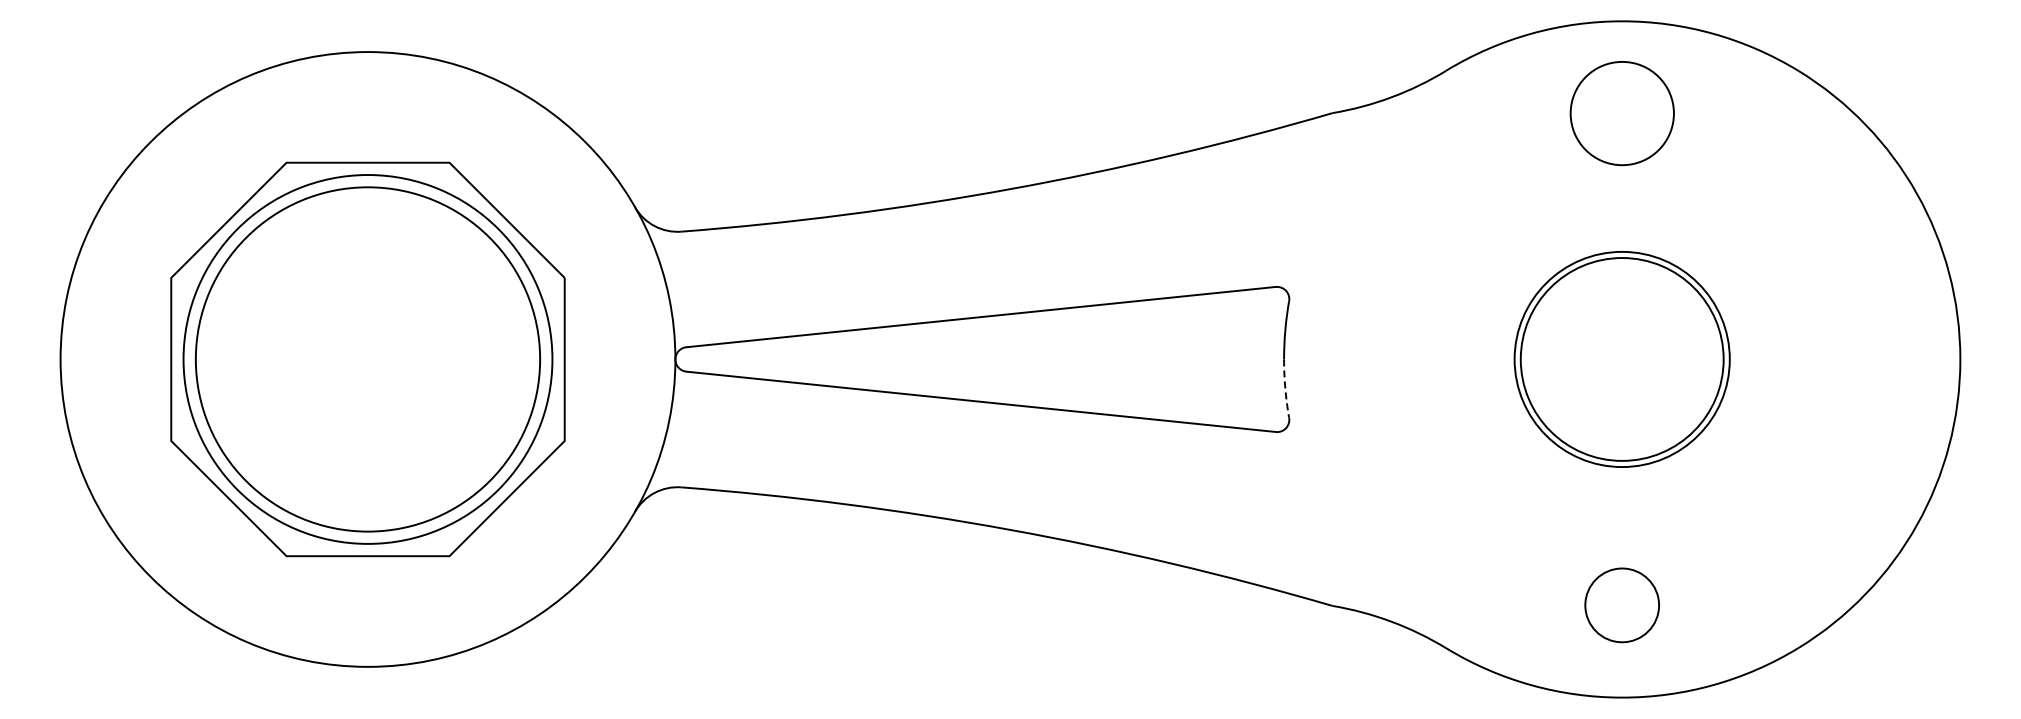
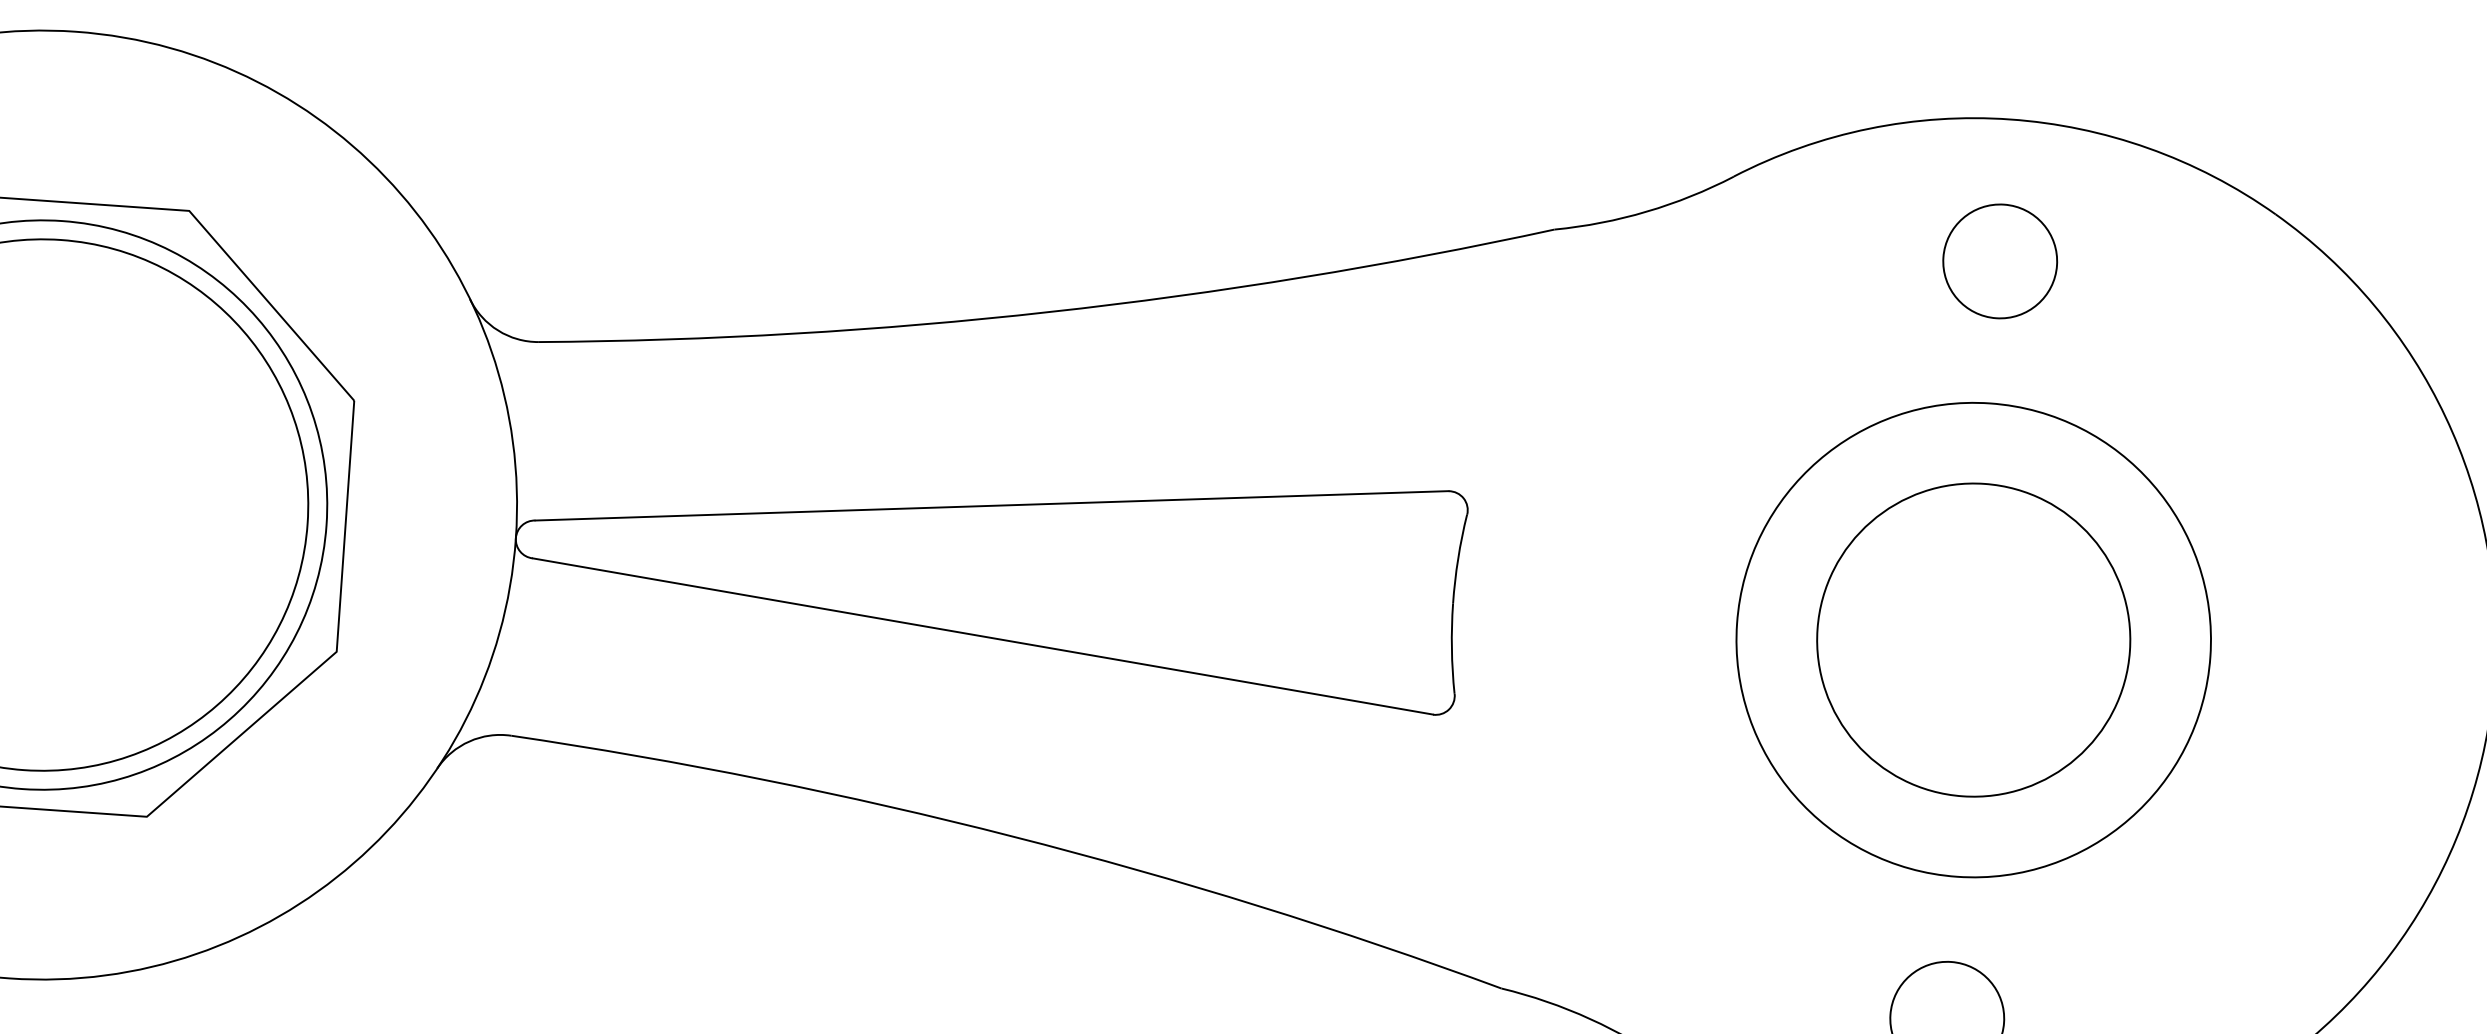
circle: (1621, 113) -> (1999, 261), size x0.71
circle: (1621, 359) -> (1972, 640), size x1.43
arc: (1285, 388) -> (1452, 648), dashed -> solid

